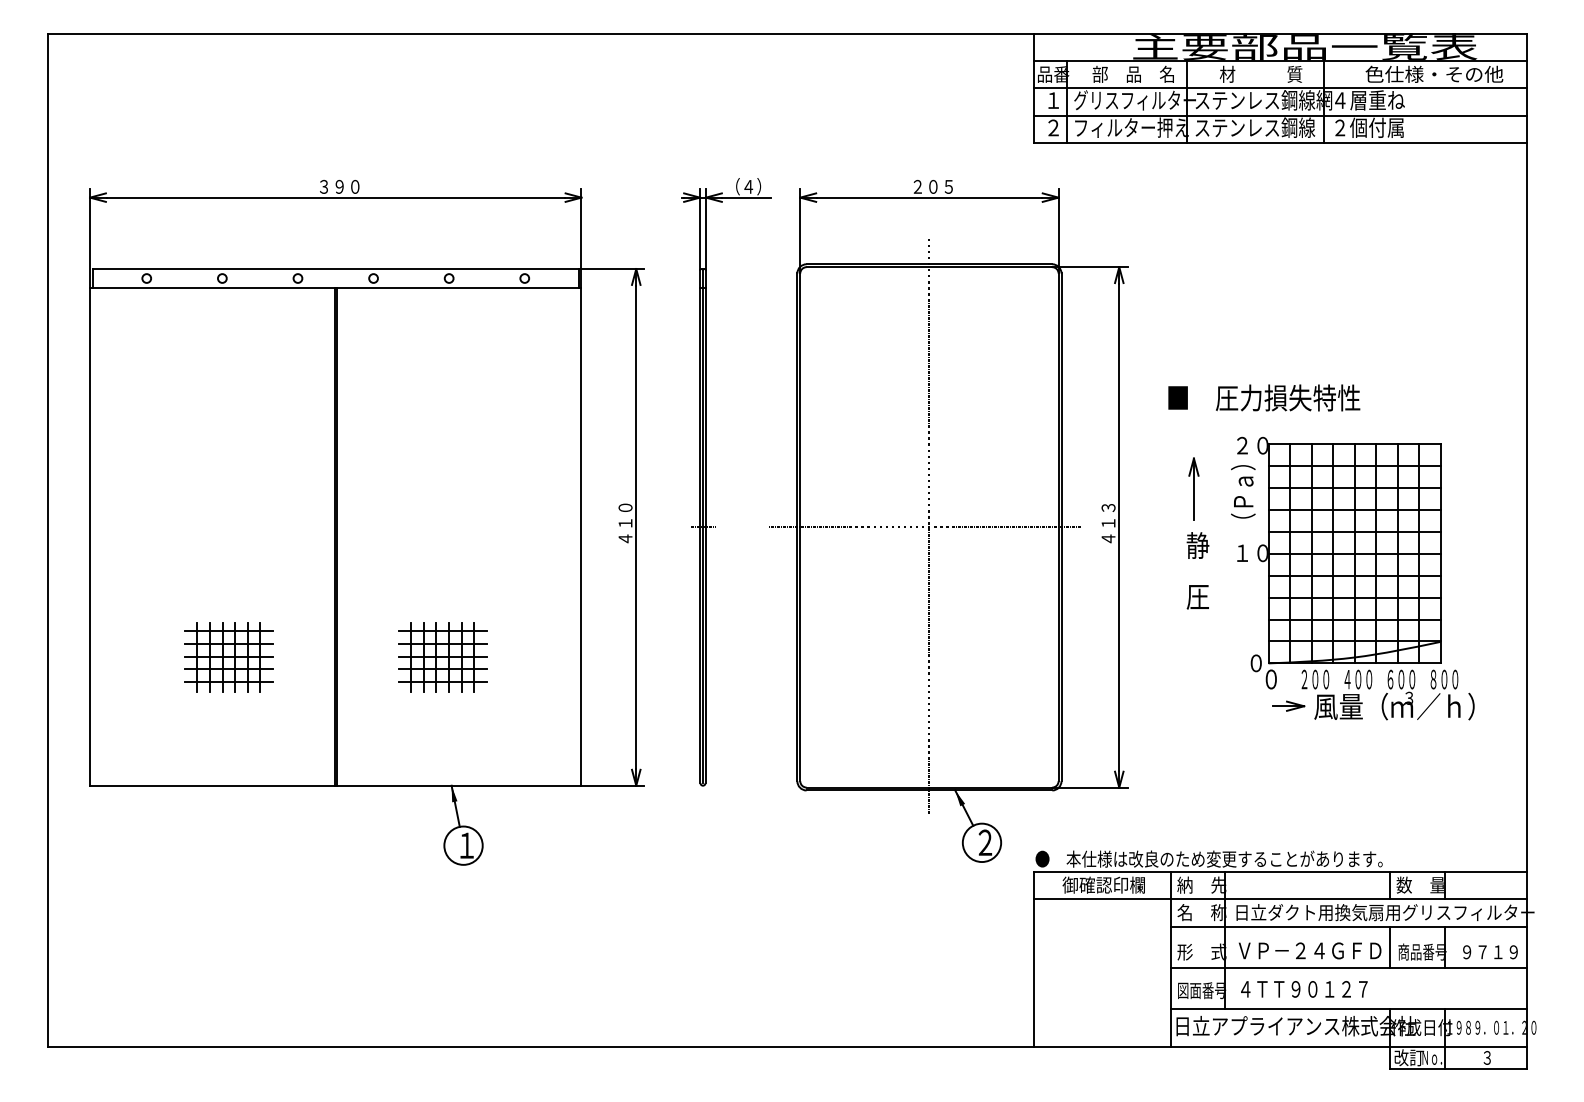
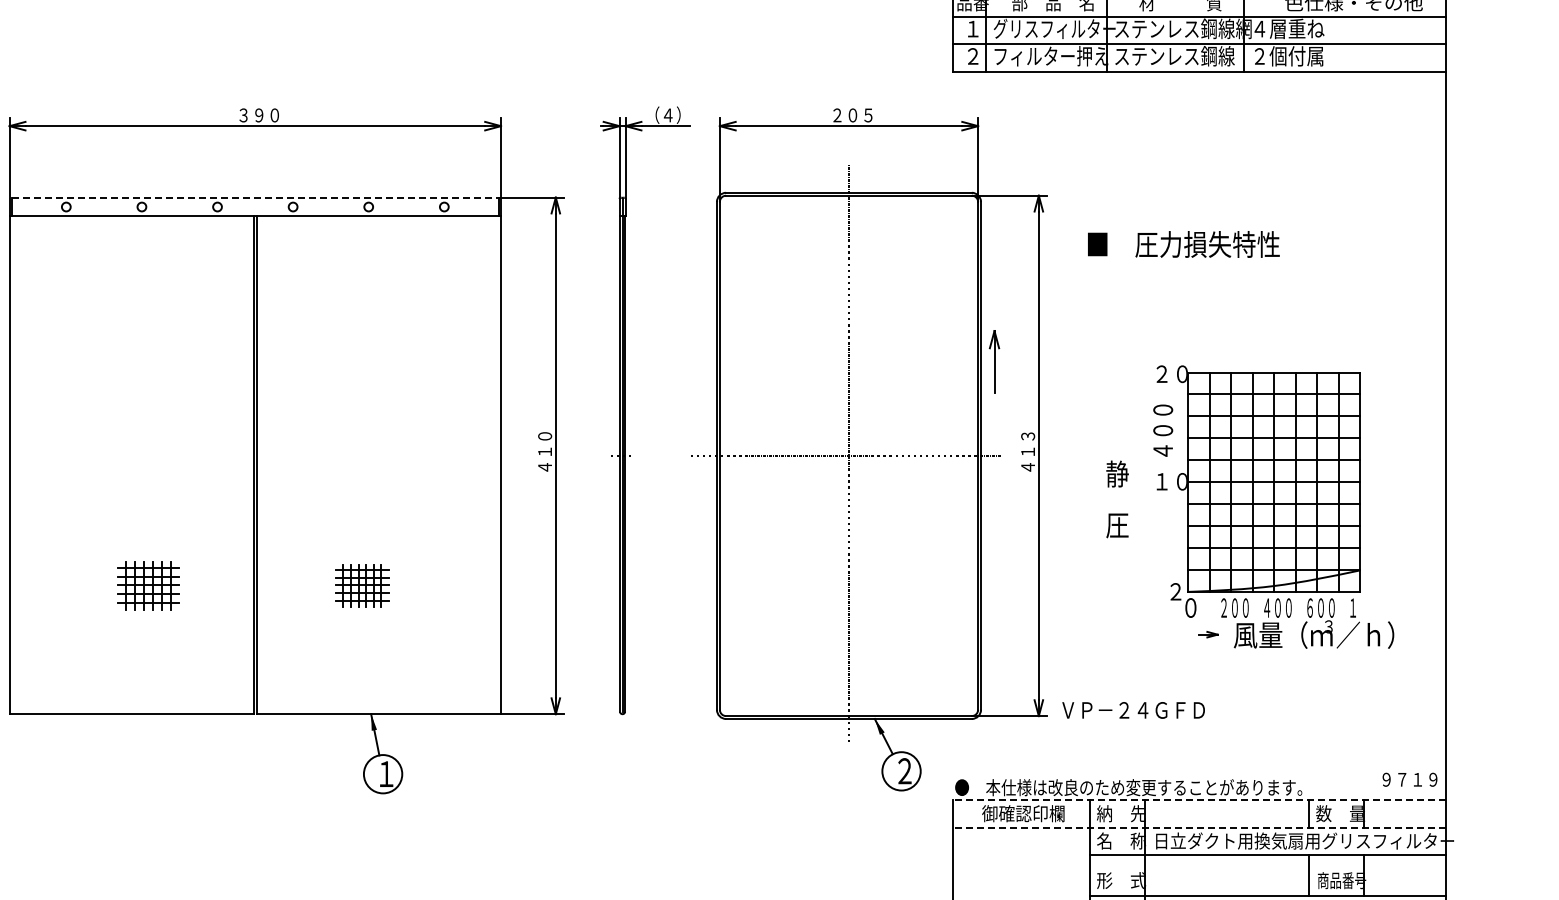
line: (336, 269) -> (256, 198), solid -> dashed
text: (1264, 397) -> (1184, 244), moved
part: (1193, 488) -> (994, 361), moved
text: (1243, 496) -> (1163, 425), （Ｐａ） -> ４００
part: (228, 657) -> (148, 586), size x0.7
part: (442, 657) -> (362, 586), size x0.6
text: (1255, 663) -> (1175, 592), ０ -> ２
text: (1444, 679) -> (1364, 608), ８００ -> １
part: (1288, 705) -> (1208, 634), size x0.6
line: (1280, 871) -> (1200, 800), solid -> dashed
line: (1280, 899) -> (1200, 828), solid -> dashed
text: (1309, 950) -> (1133, 710), moved
text: (1490, 952) -> (1410, 780), moved

